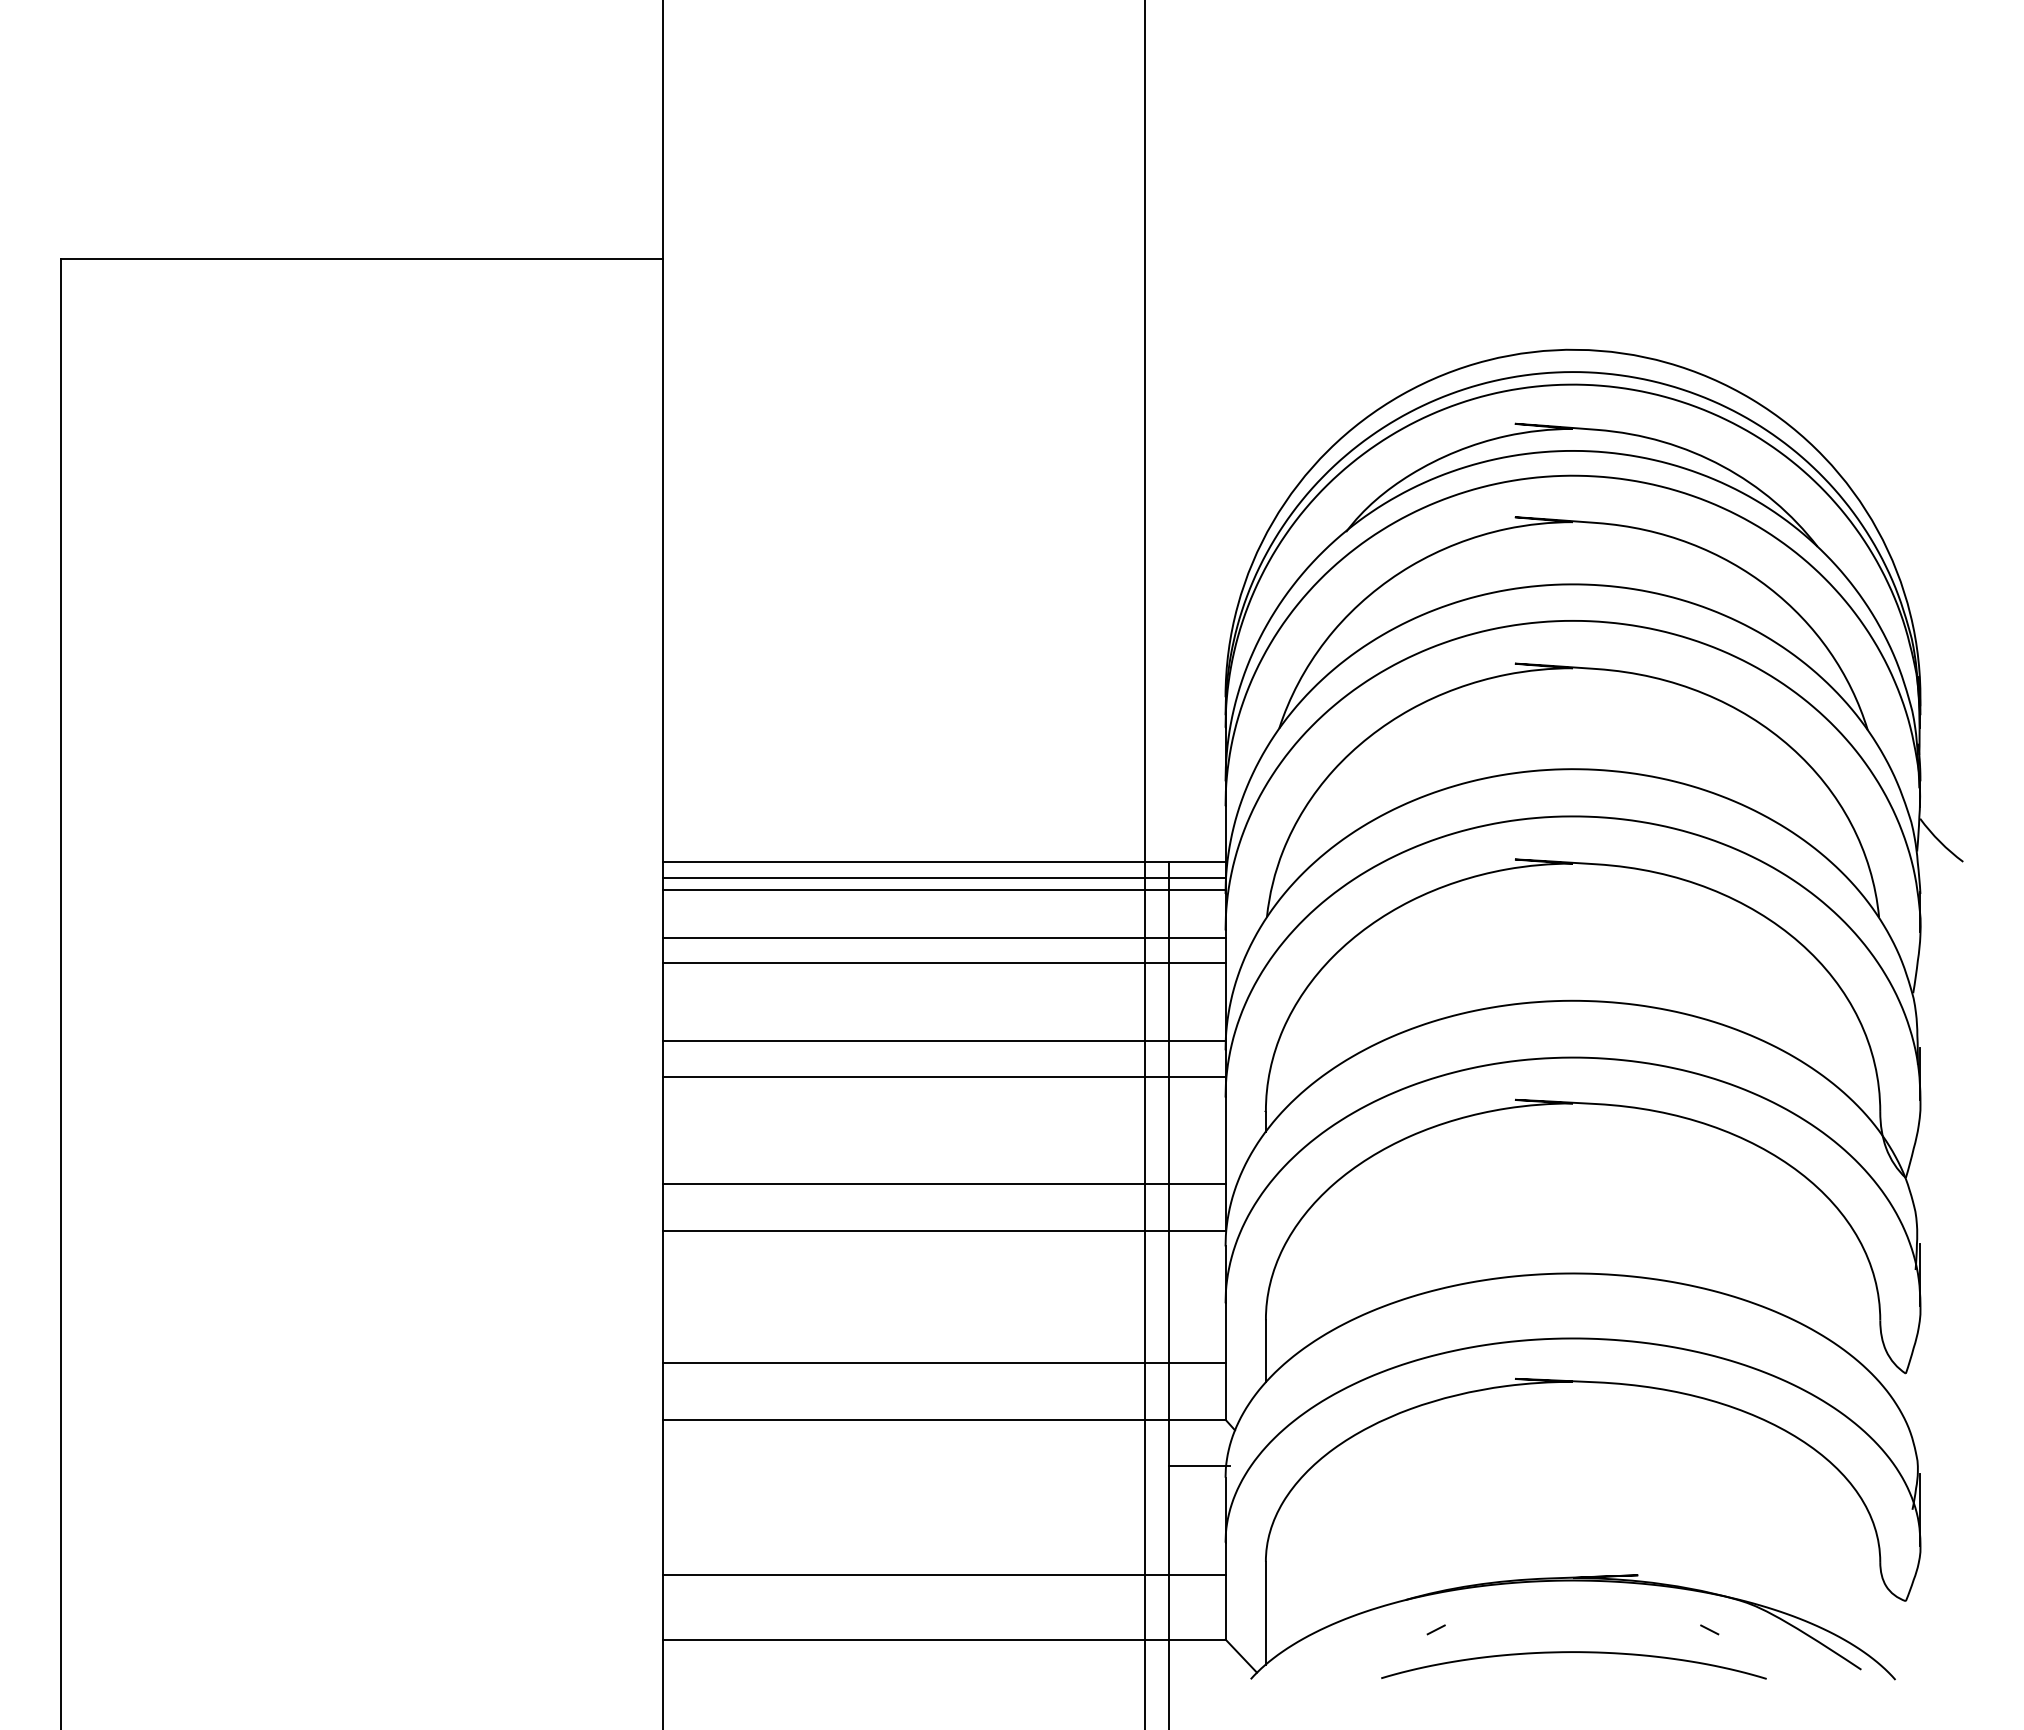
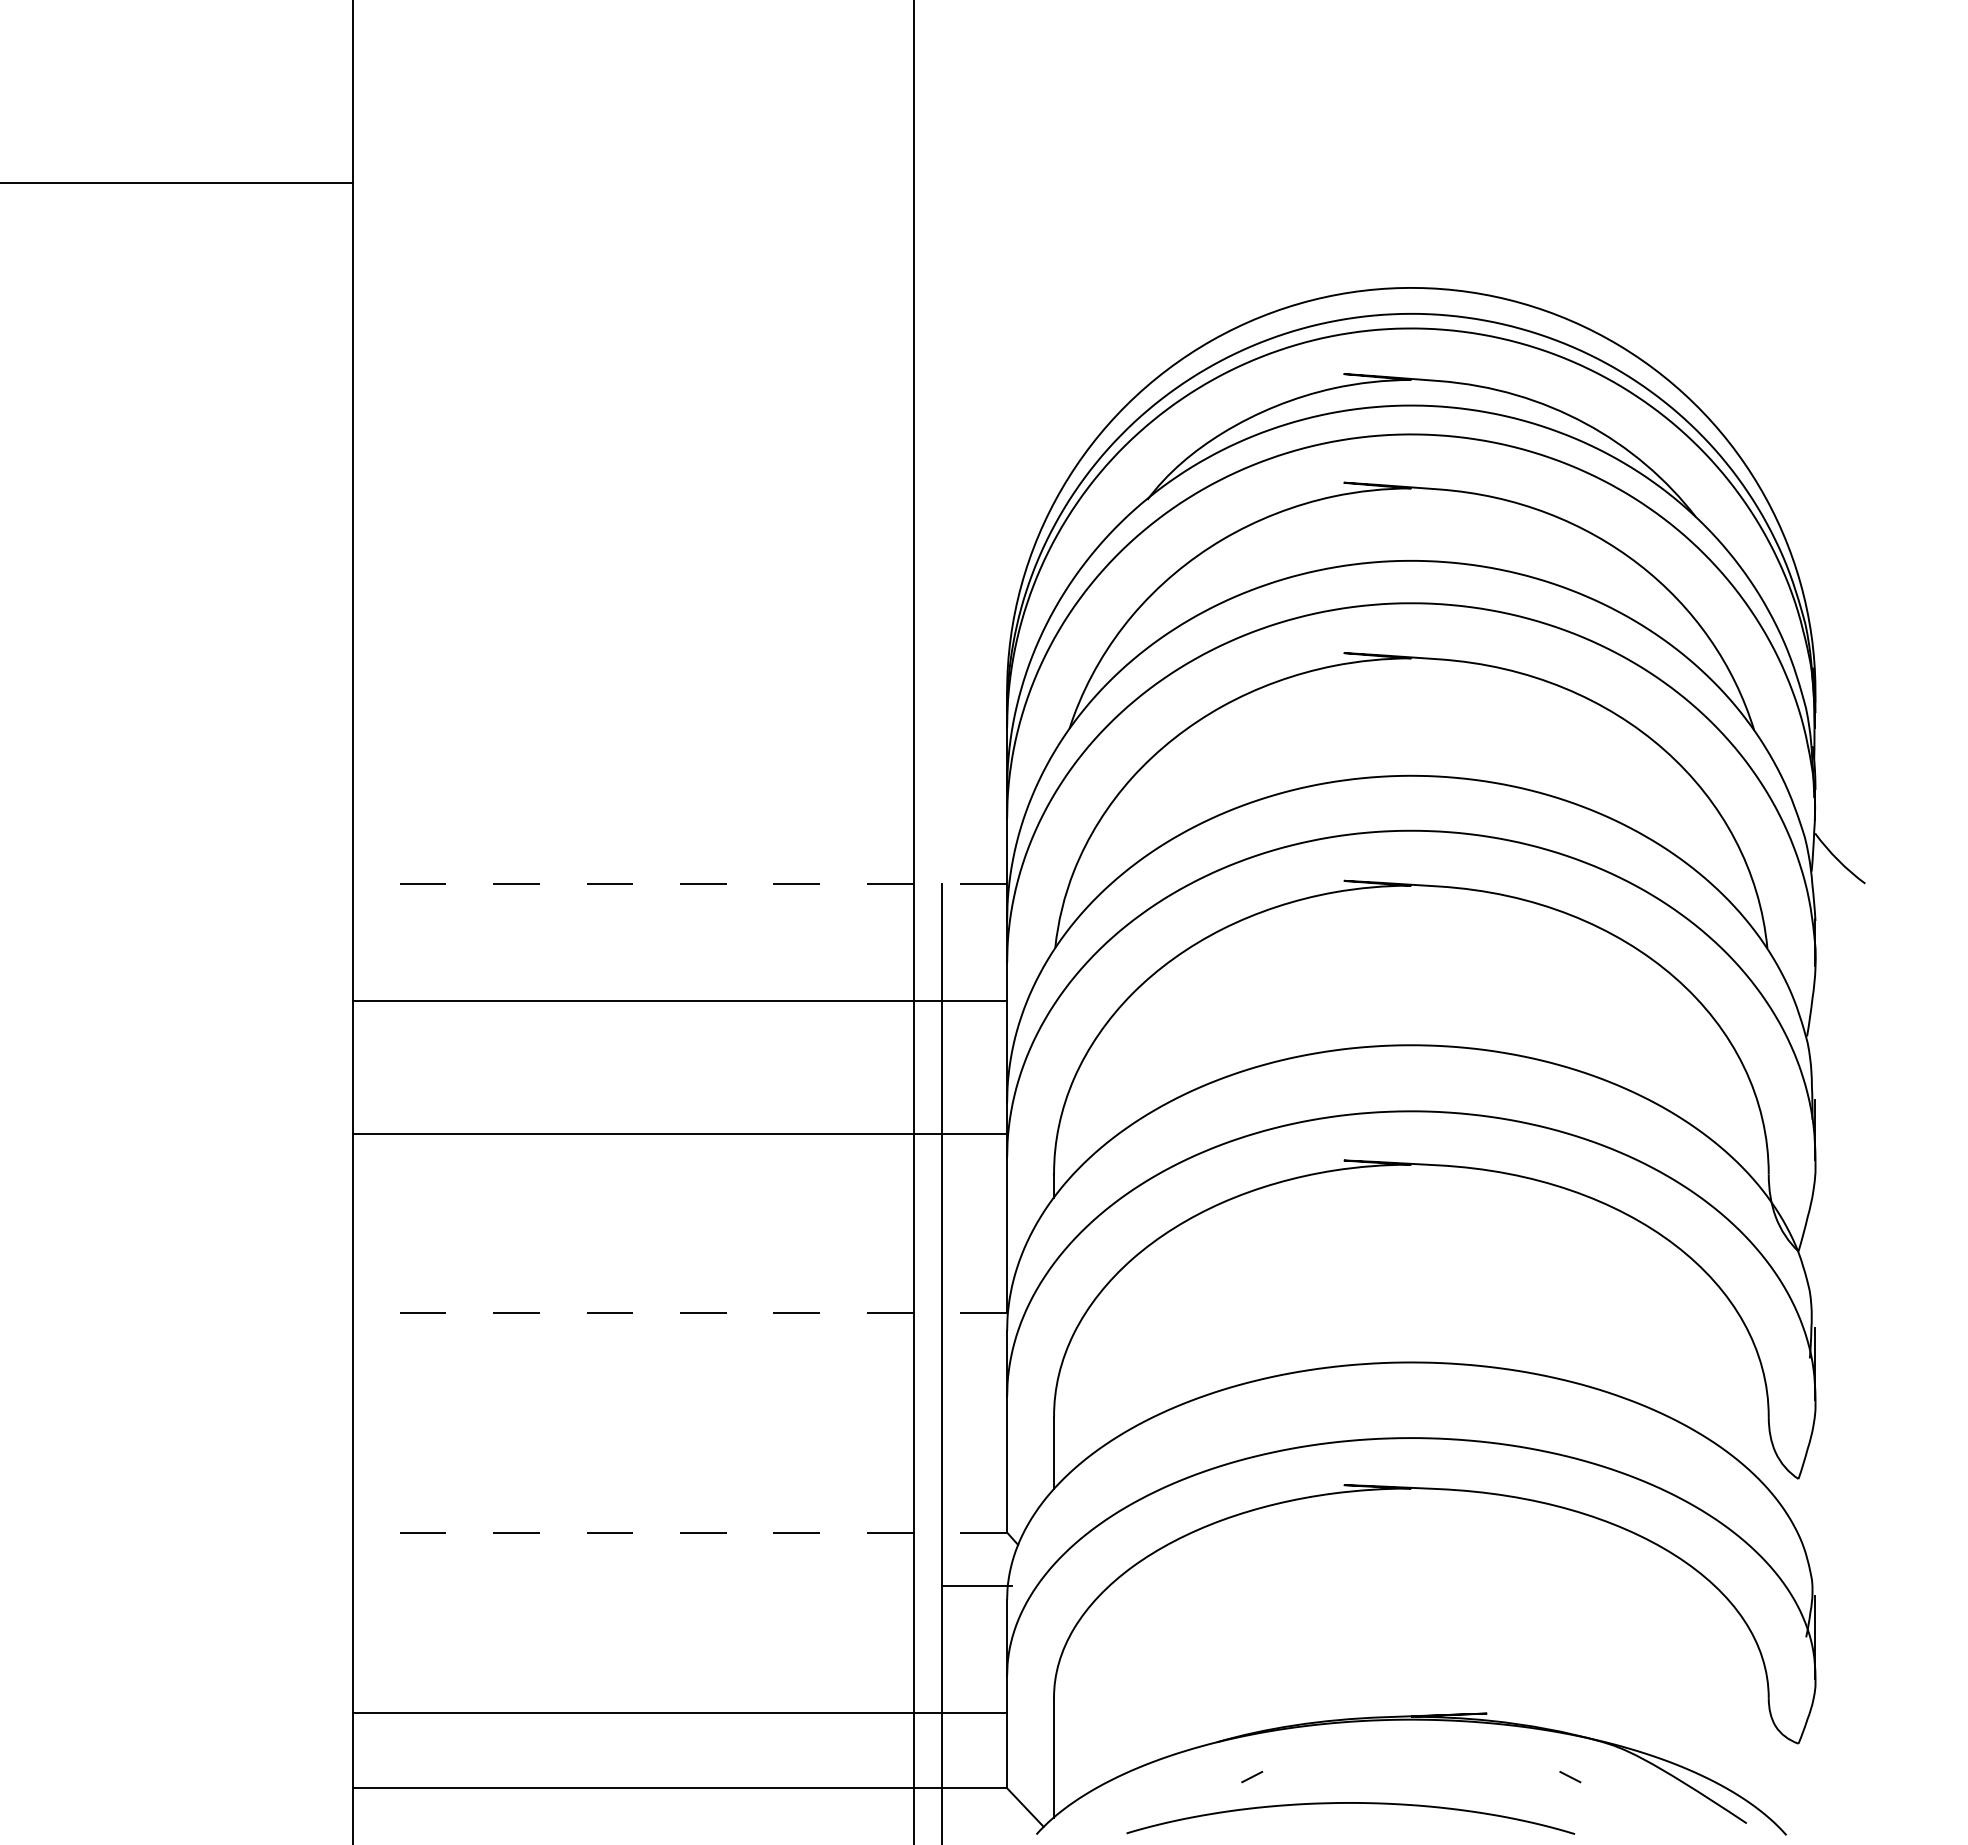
line: (943, 861) -> (679, 883), solid -> dashed
line: (944, 877) -> (680, 901), removed
line: (944, 890) -> (680, 916), removed
line: (944, 937) -> (680, 971), removed
line: (944, 1040) -> (680, 1091), removed
line: (944, 1183) -> (680, 1257), removed
line: (943, 1230) -> (679, 1312), solid -> dashed
line: (944, 1362) -> (680, 1466), removed
line: (943, 1419) -> (679, 1532), solid -> dashed
curve: (1573, 1652) -> (1350, 1803), moved

